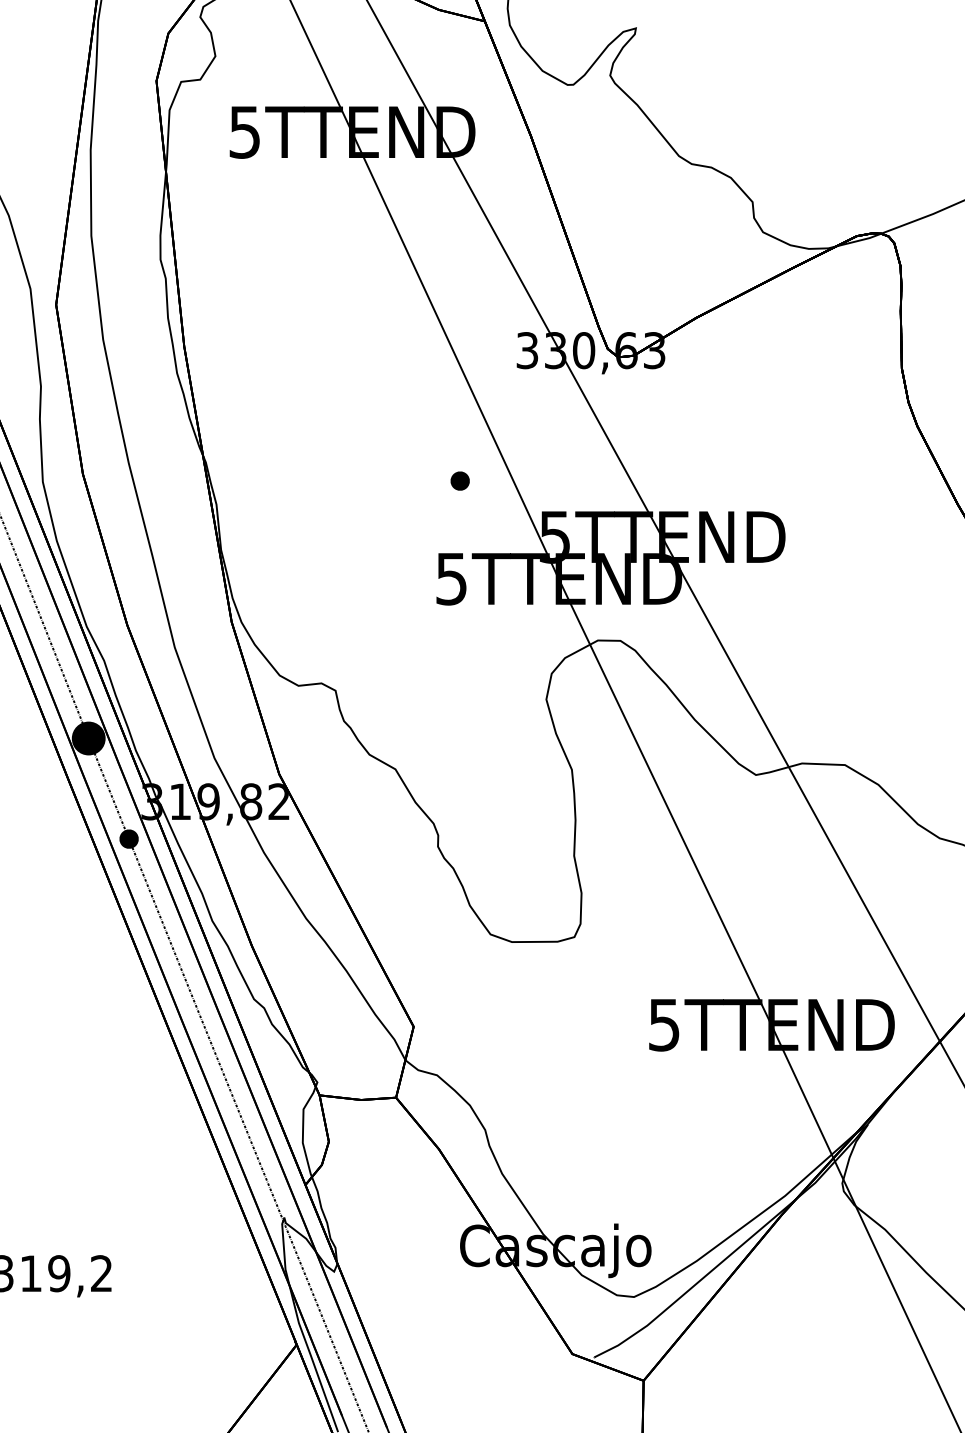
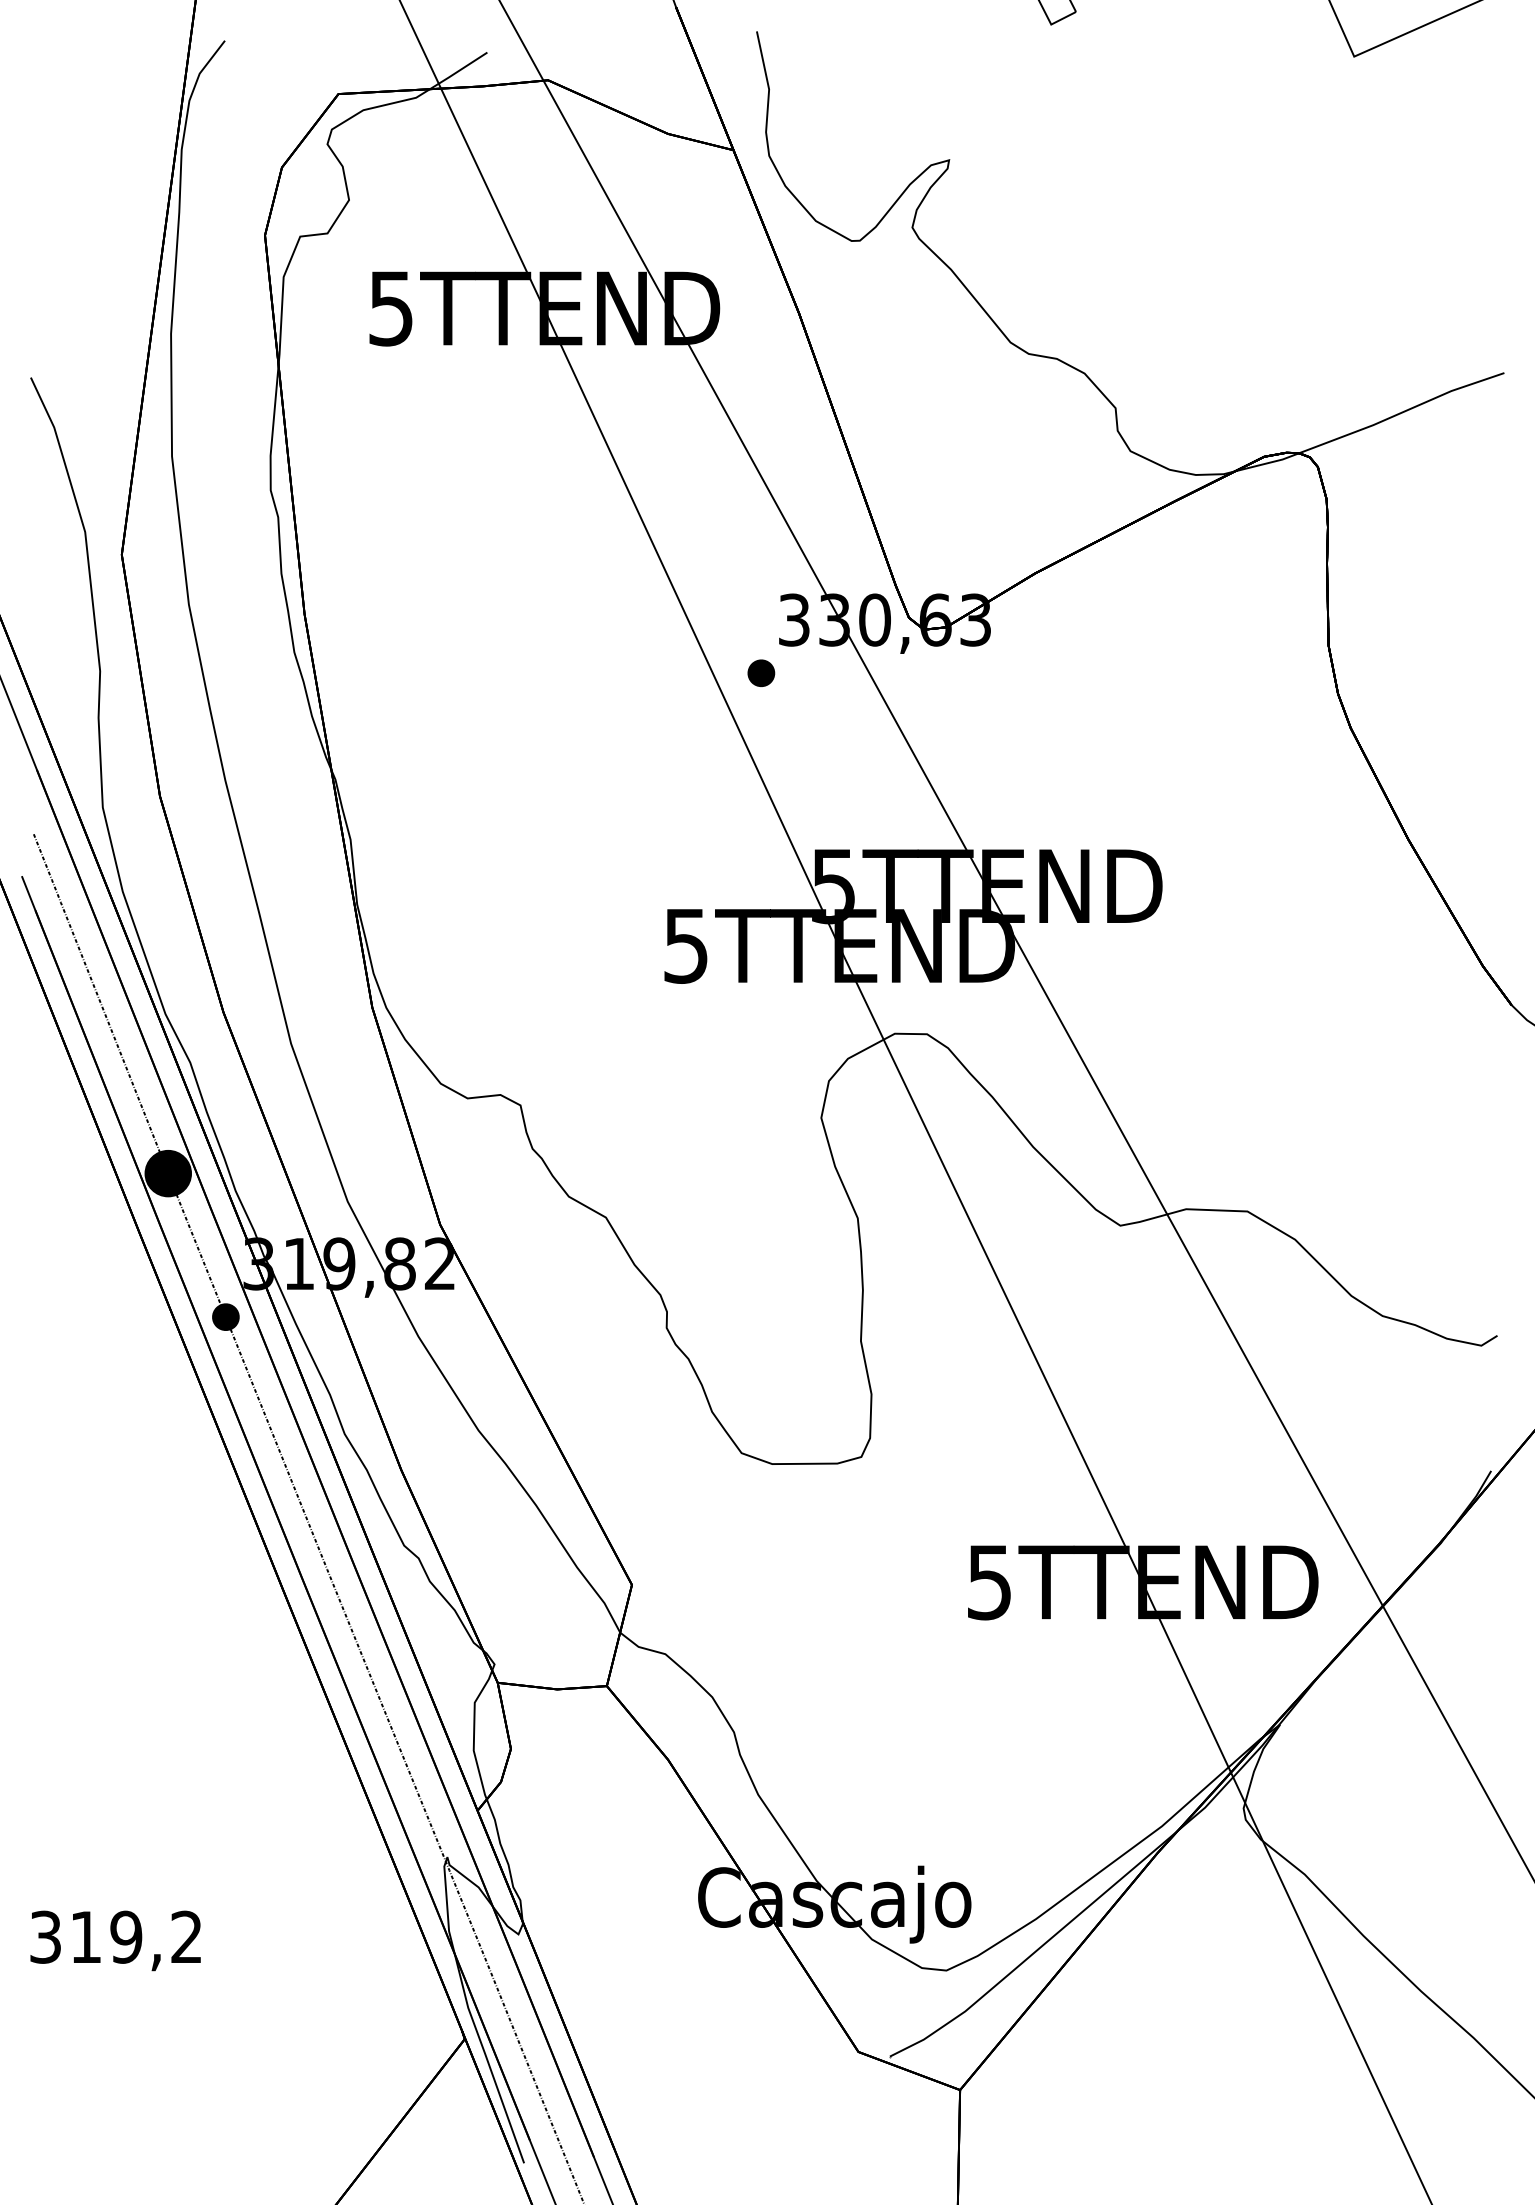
part: (460, 480) -> (761, 672), moved

